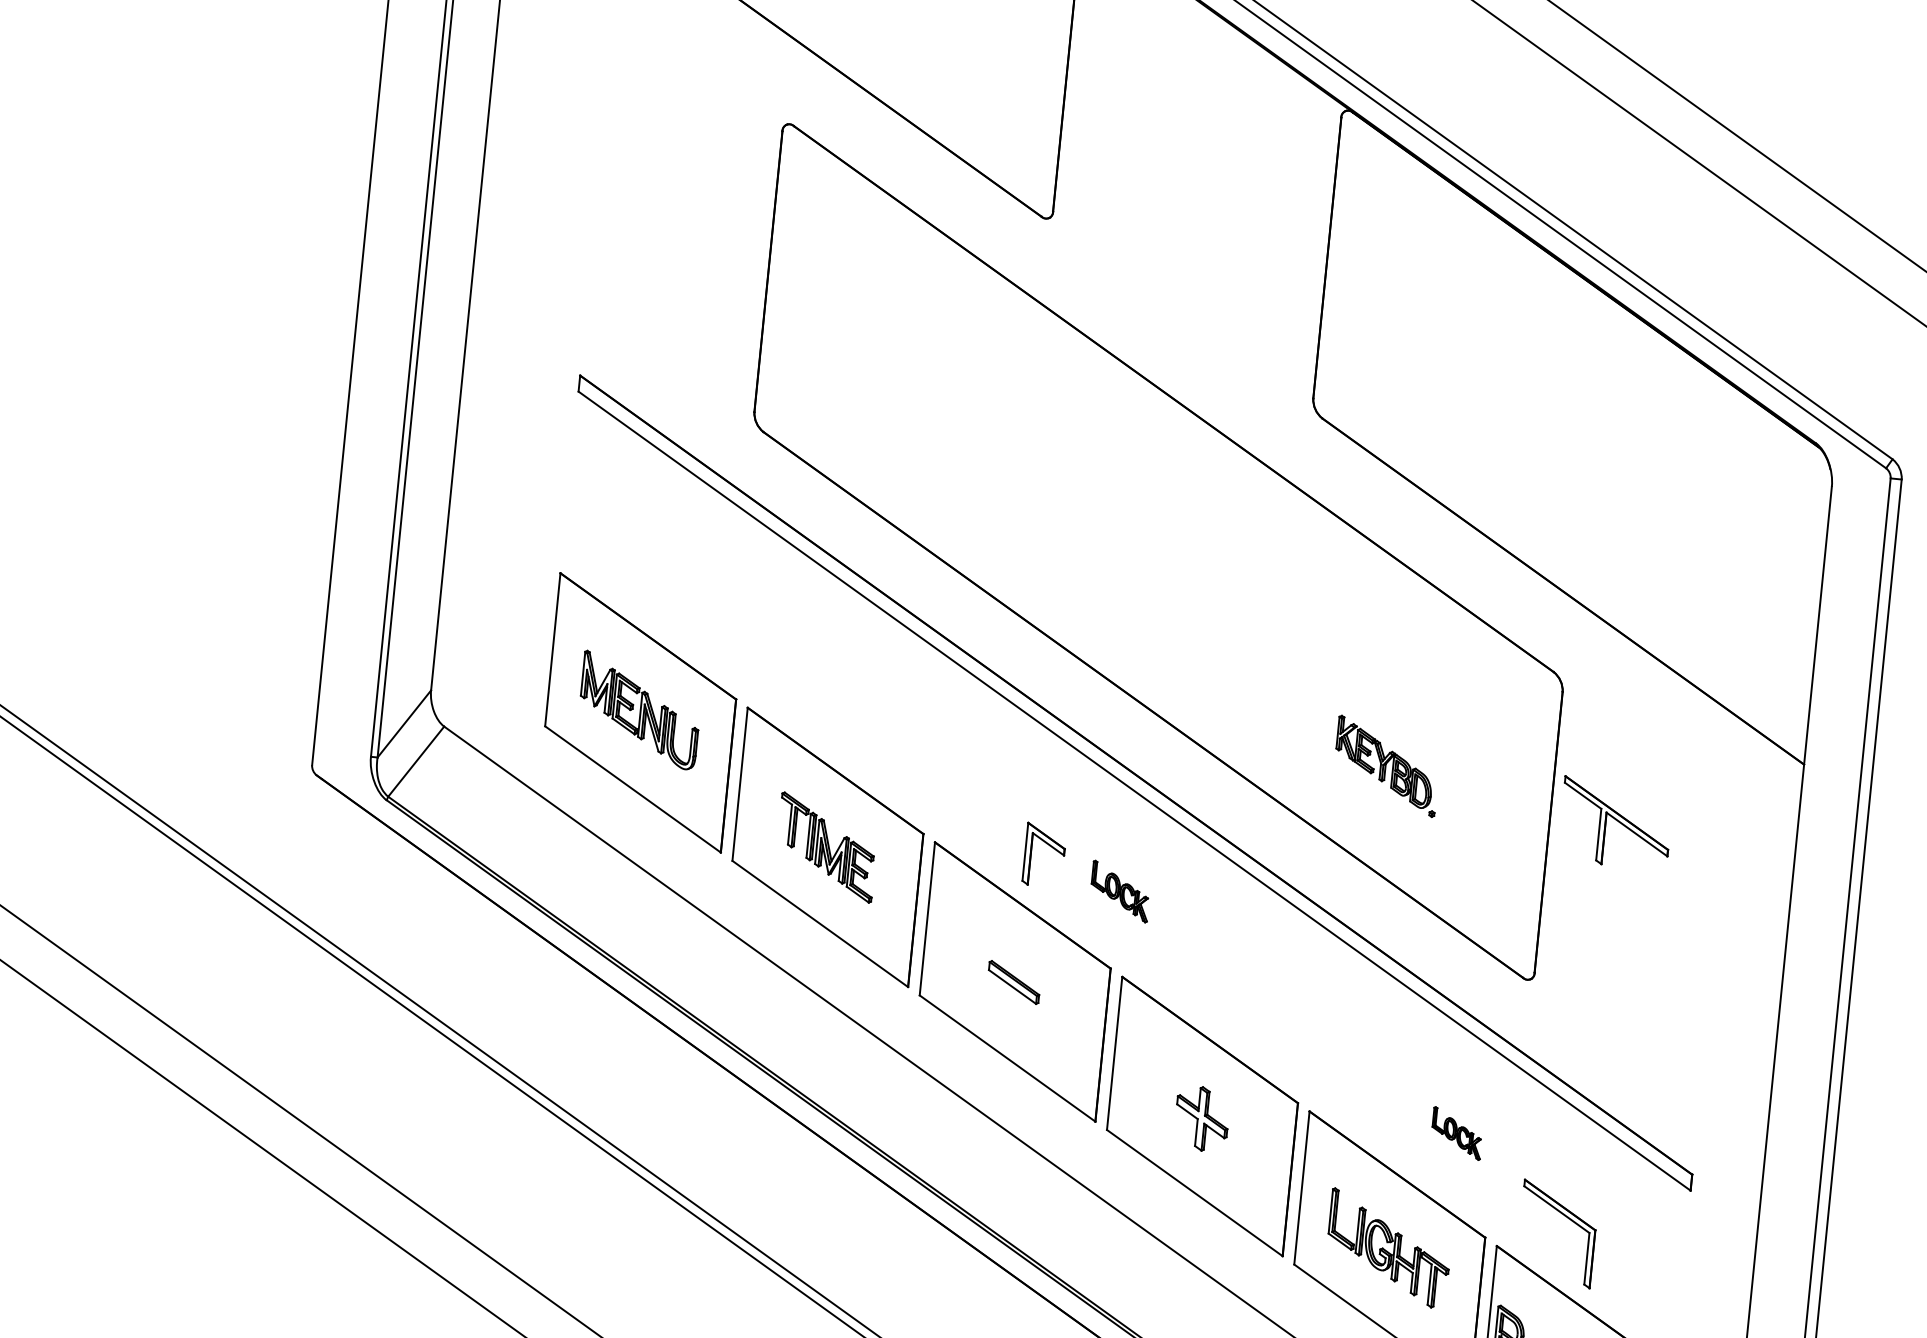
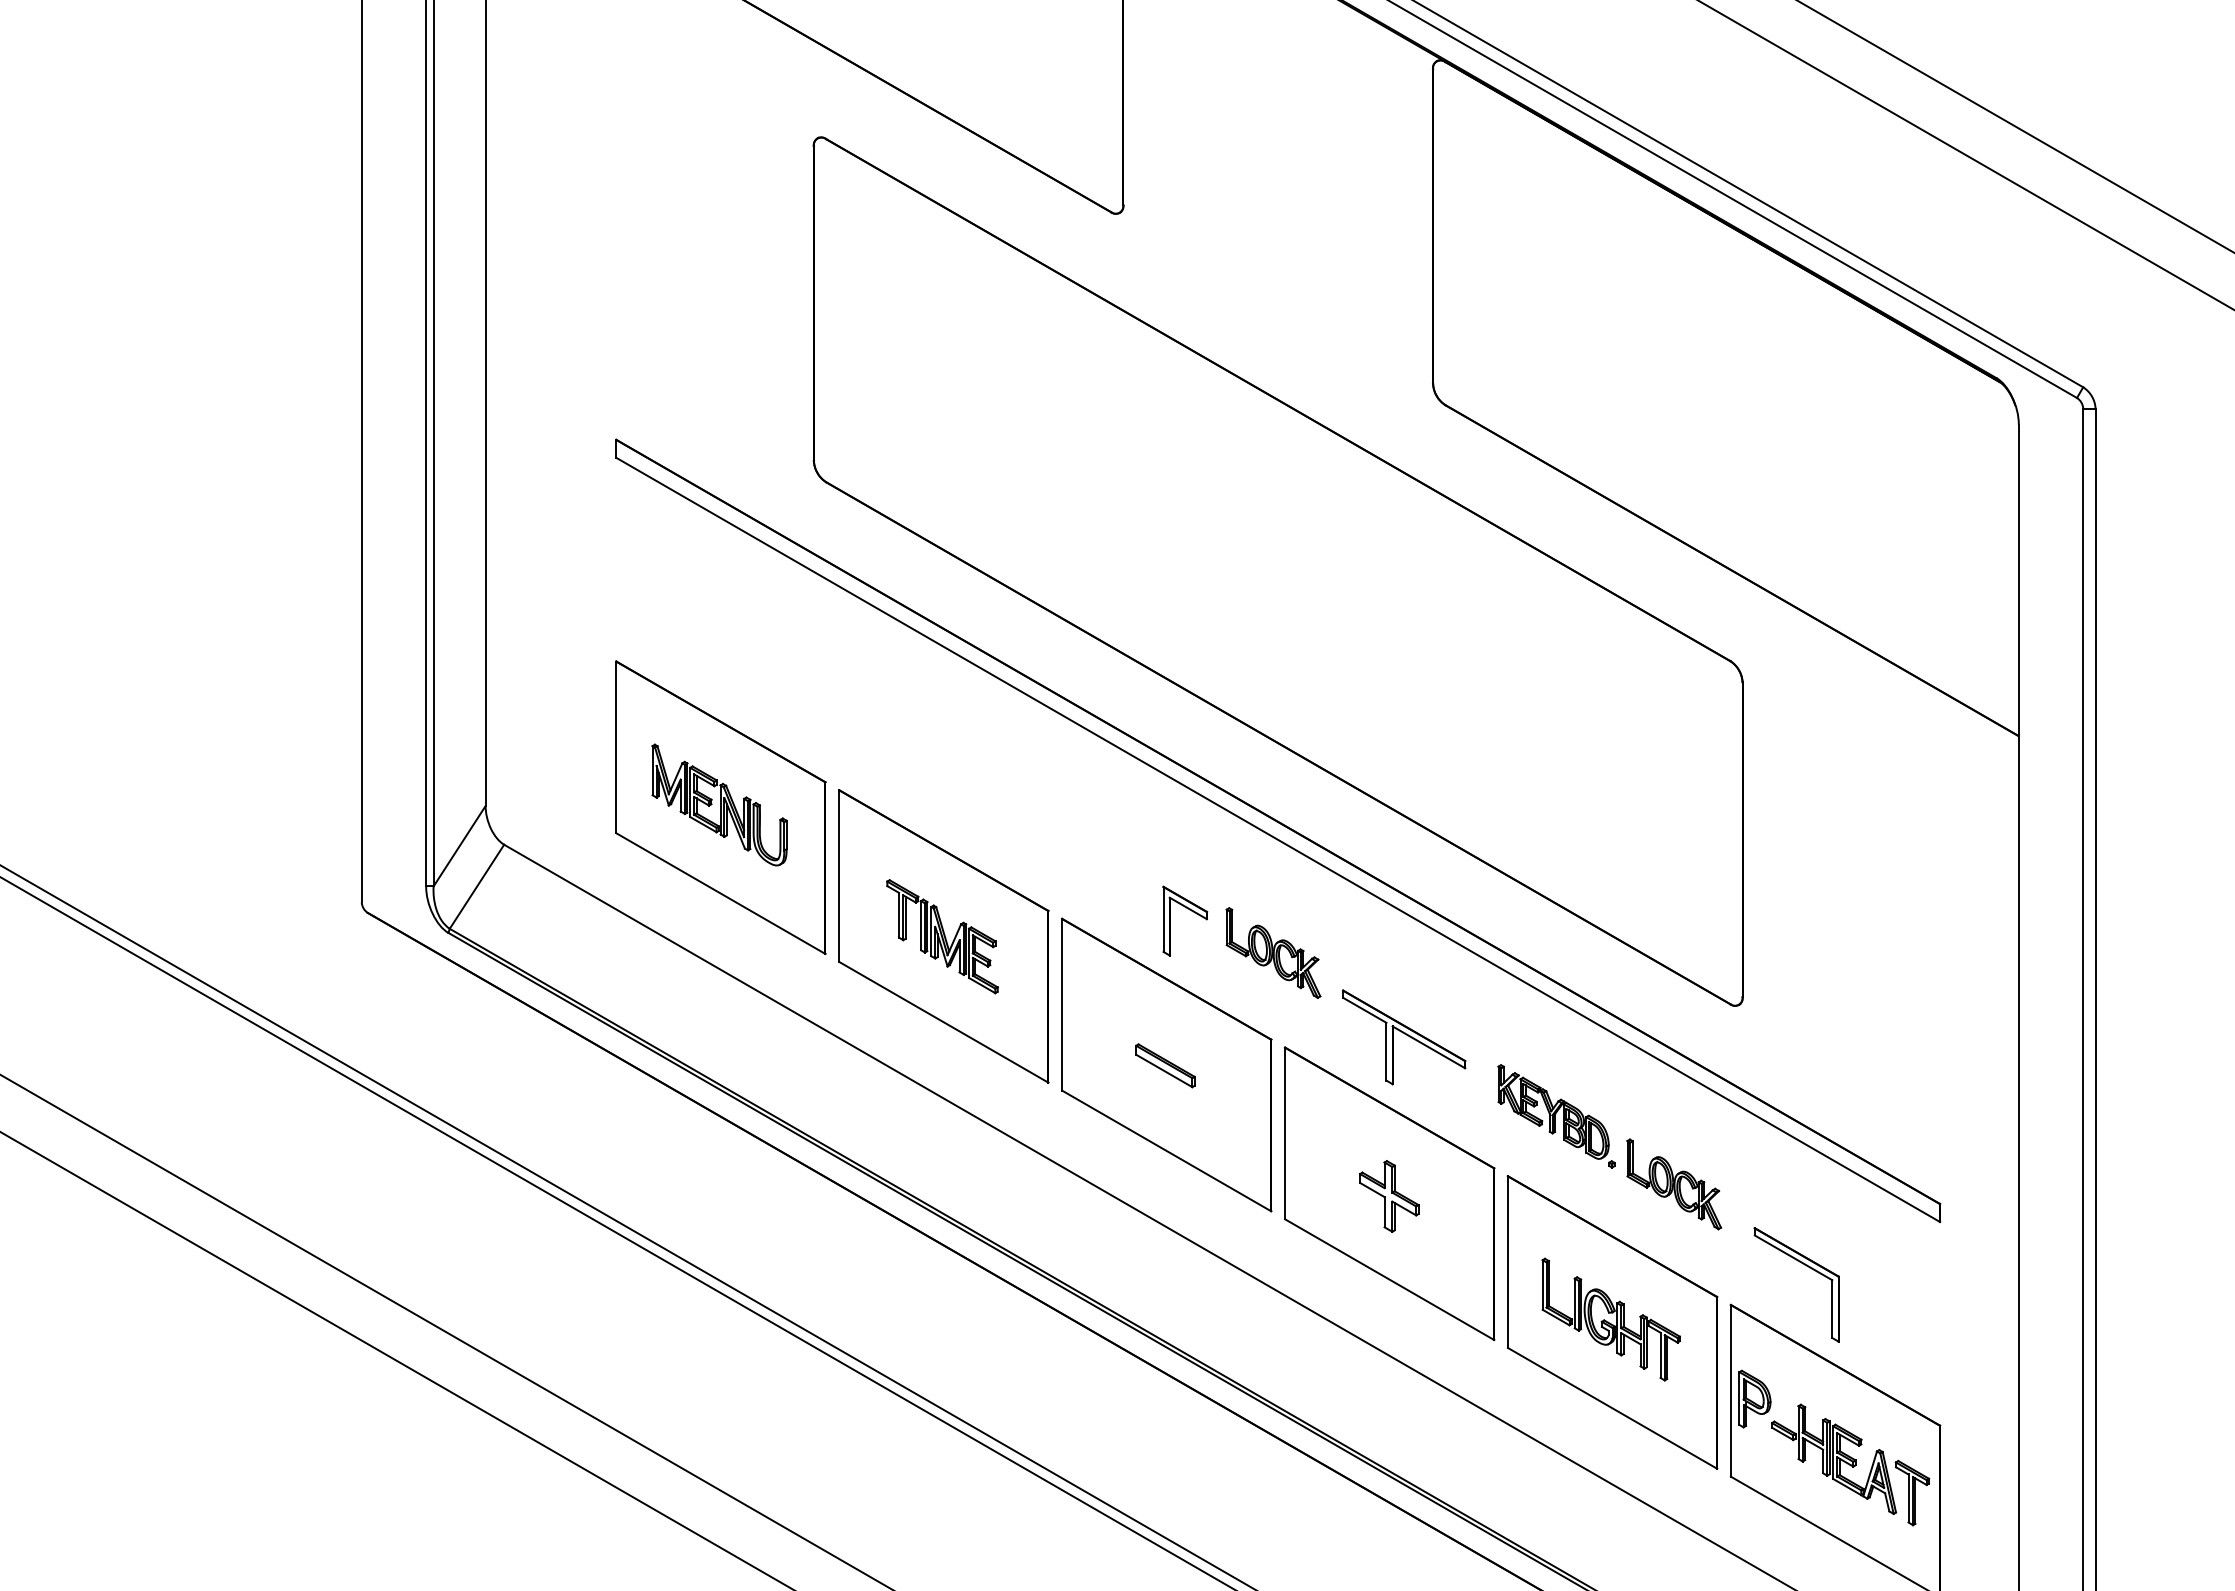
part: (1386, 766) -> (1556, 1116), moved
part: (1616, 823) -> (1404, 1037), moved
part: (1120, 891) -> (1273, 952), size x1.43
part: (1457, 1133) -> (1674, 1184), size x1.67

